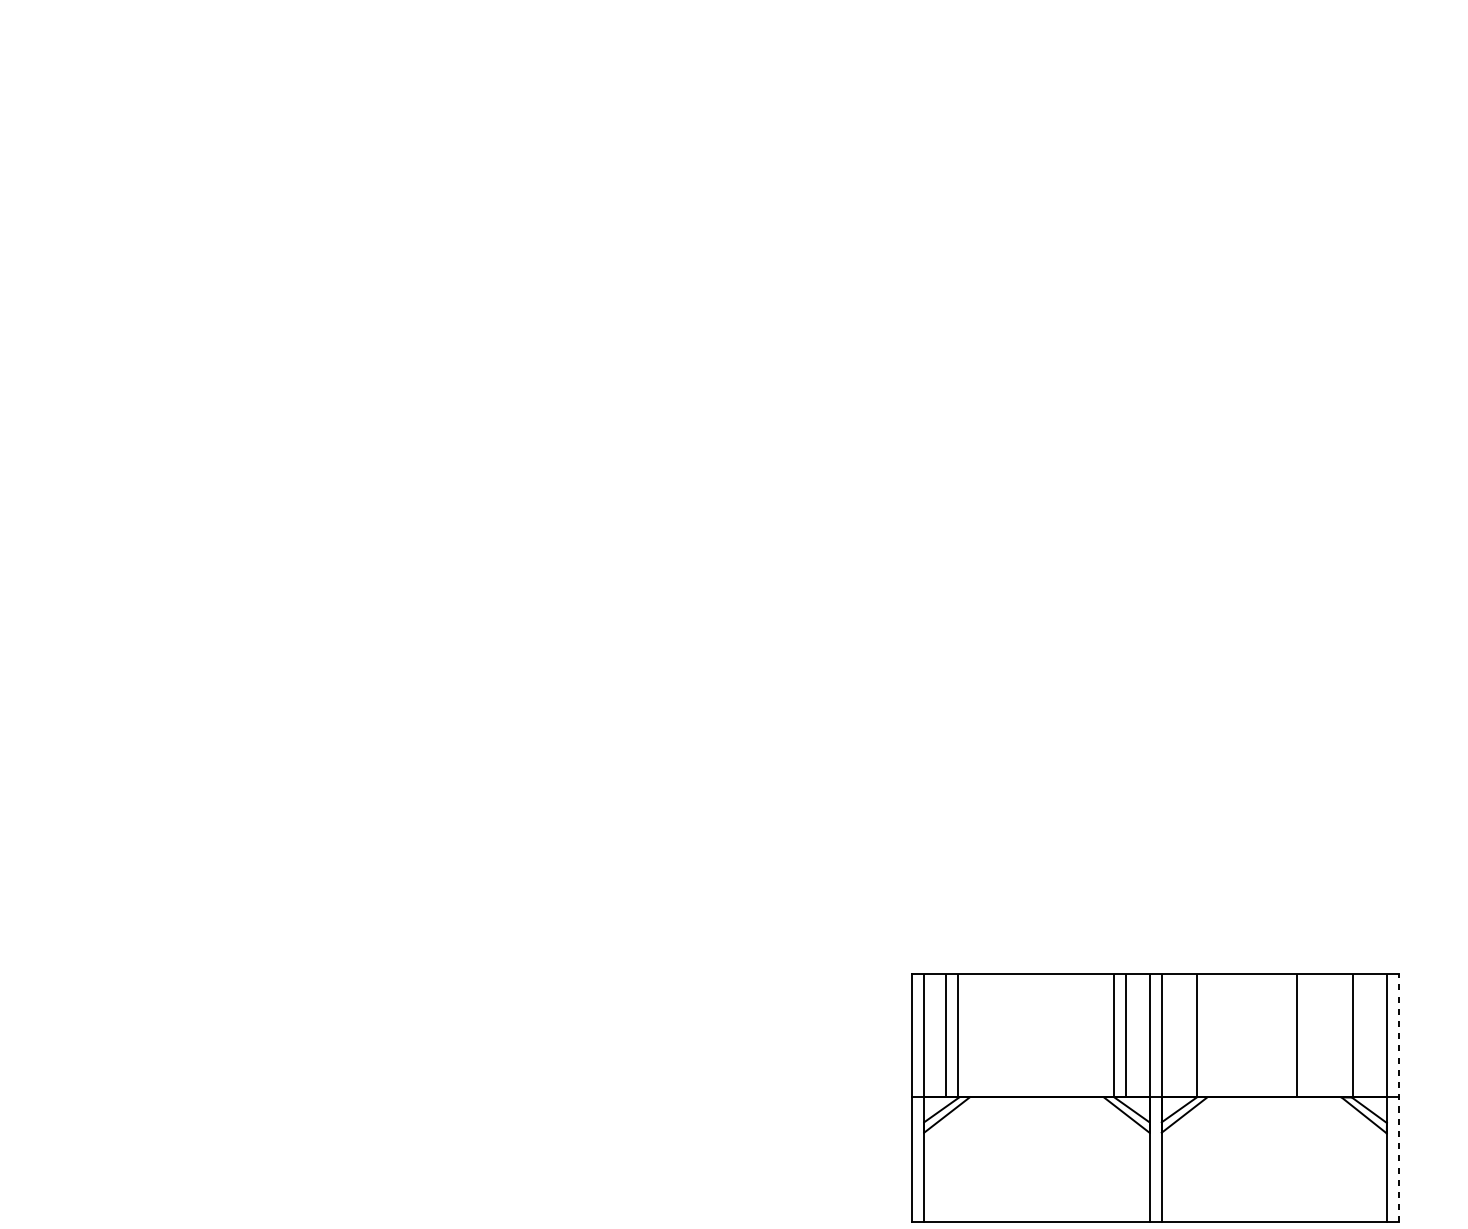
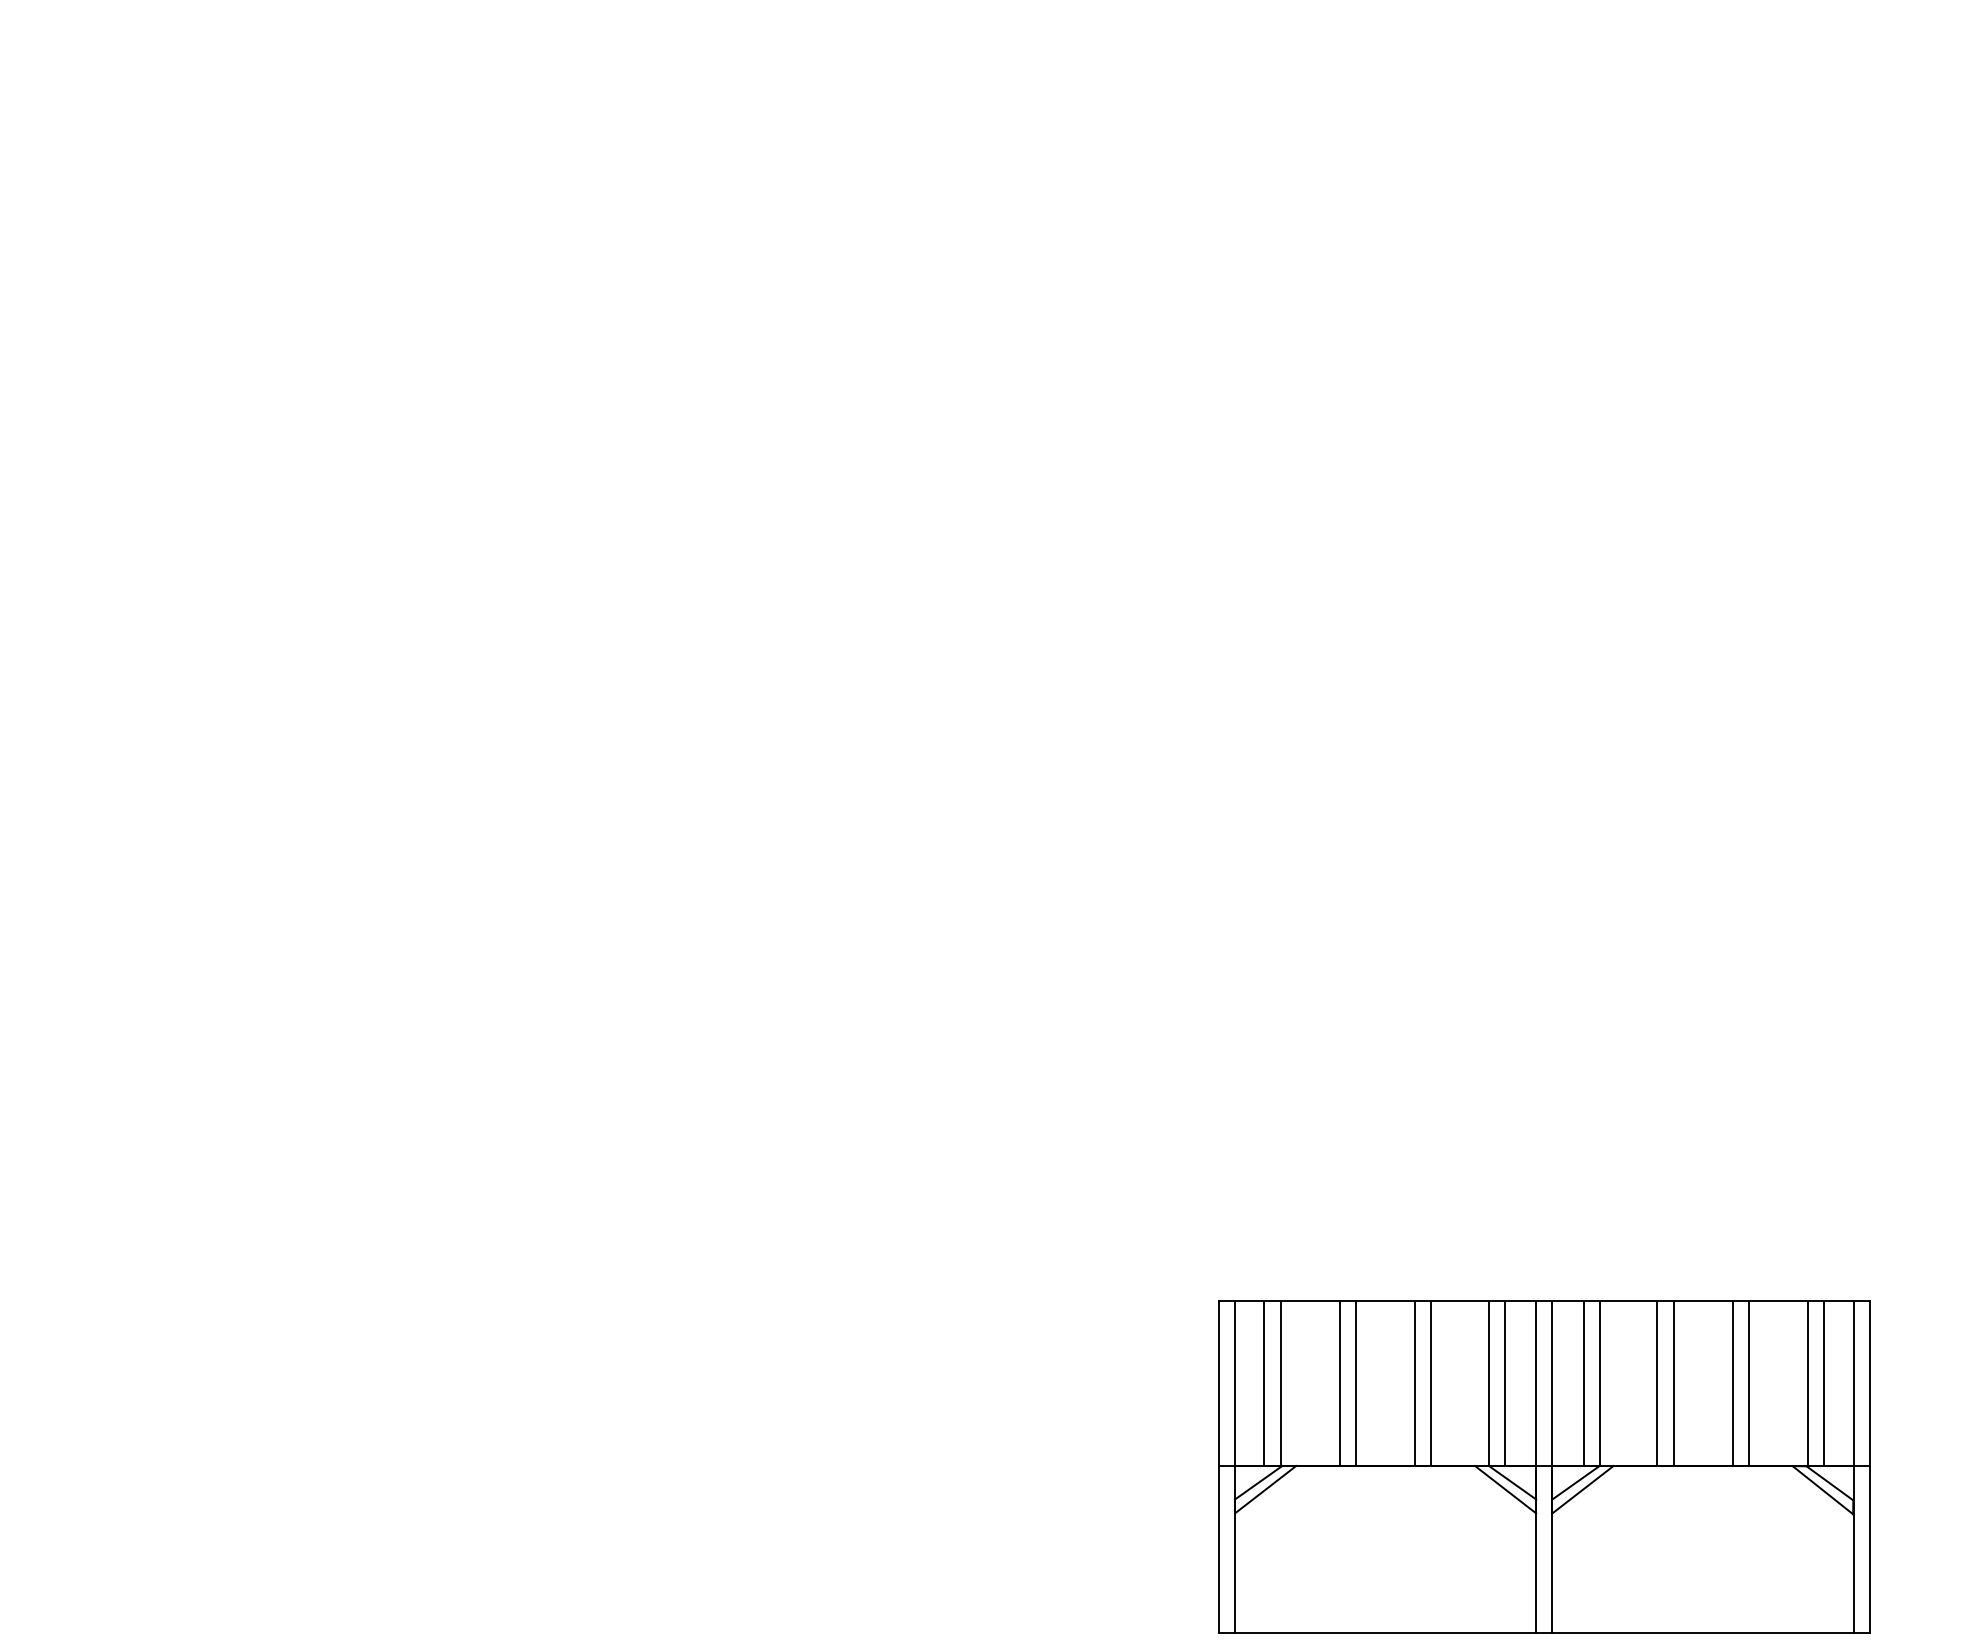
line: (1002, 1035) -> (1339, 1383), added
line: (1015, 1035) -> (1356, 1383), added
line: (1059, 1035) -> (1415, 1383), added
line: (1071, 1035) -> (1431, 1383), added
line: (1184, 1035) -> (1583, 1383), added
line: (1240, 1035) -> (1657, 1383), added
line: (1252, 1035) -> (1673, 1383), added
line: (1308, 1035) -> (1748, 1383), added
line: (1365, 1035) -> (1824, 1383), added
line: (1399, 1097) -> (1869, 1466), dashed -> solid

